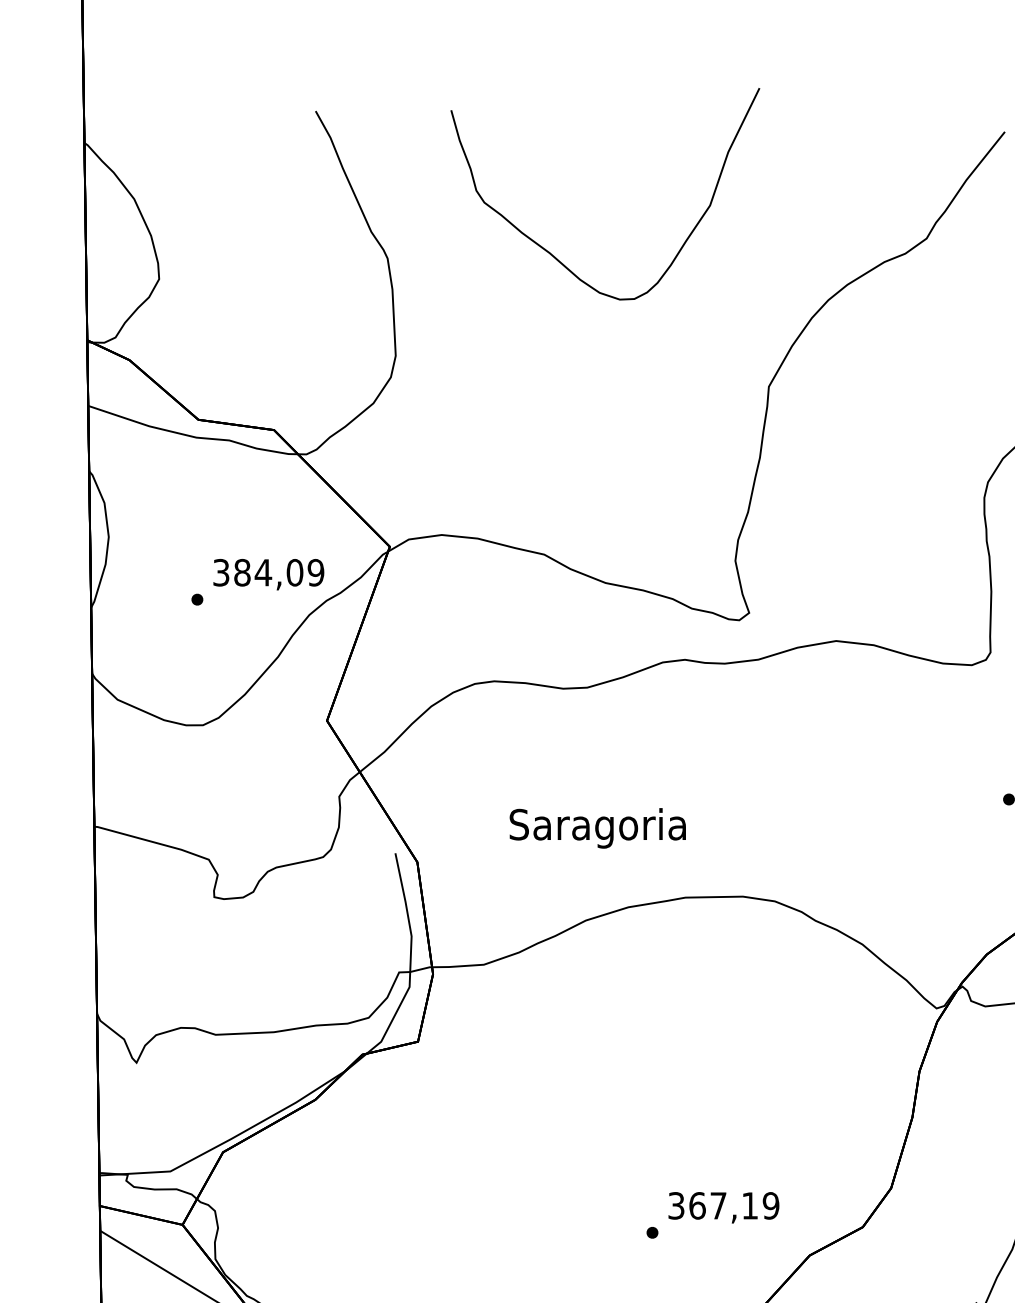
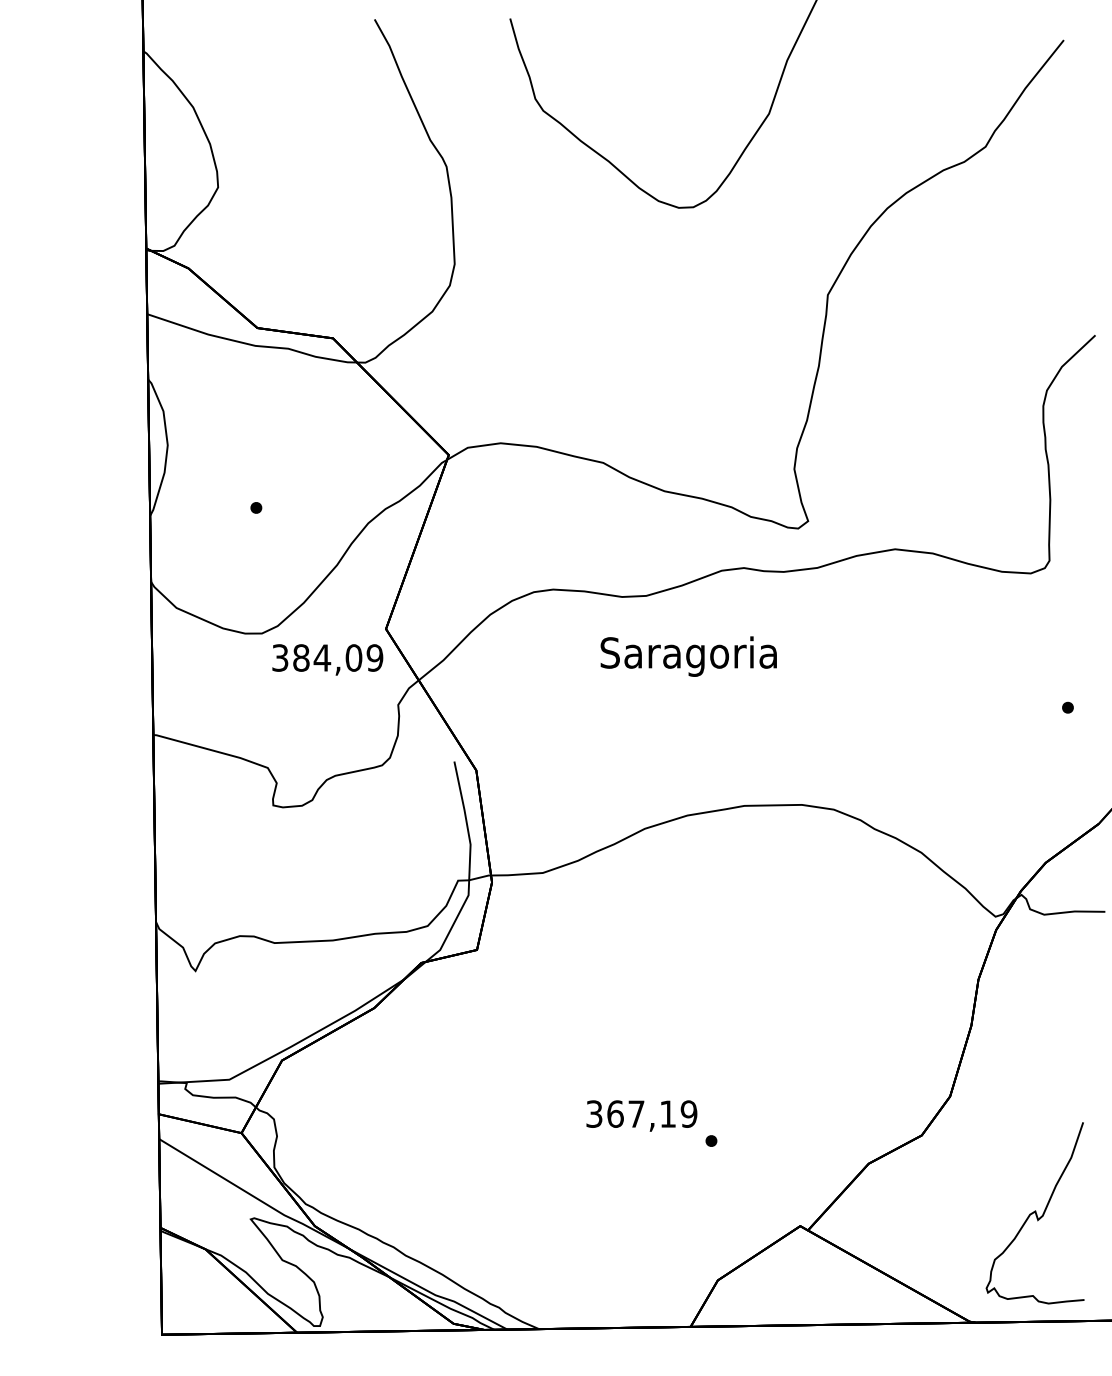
text: (268, 574) -> (327, 659), moved
text: (597, 828) -> (688, 656), moved
text: (723, 1207) -> (641, 1115), moved

